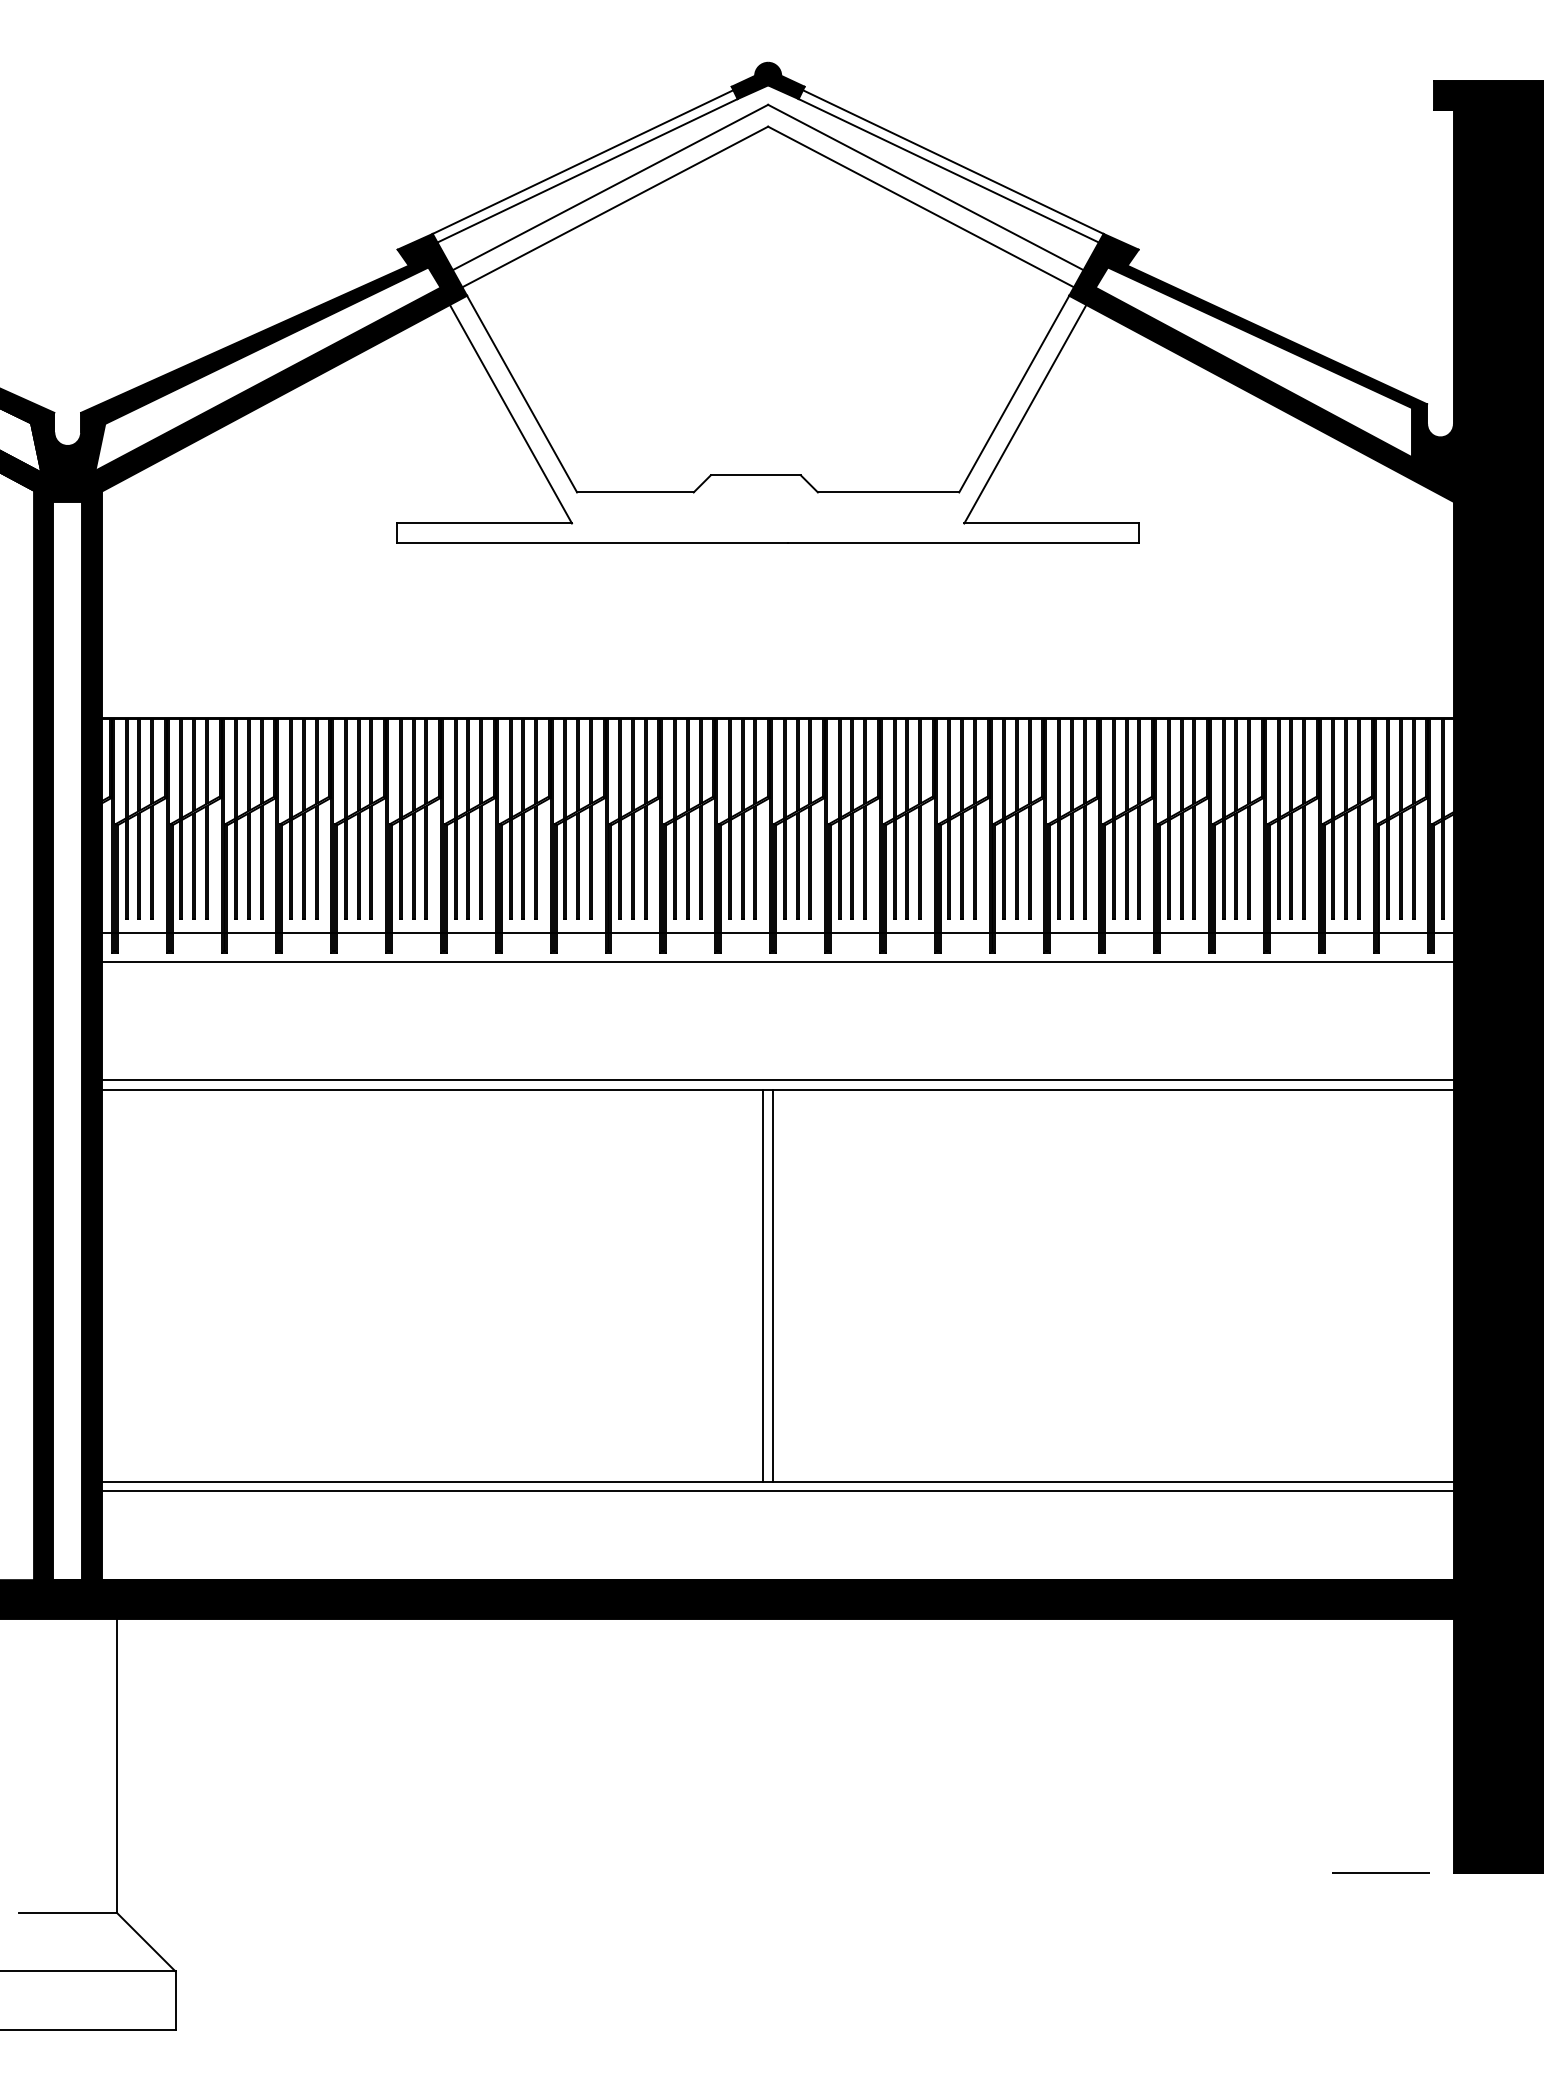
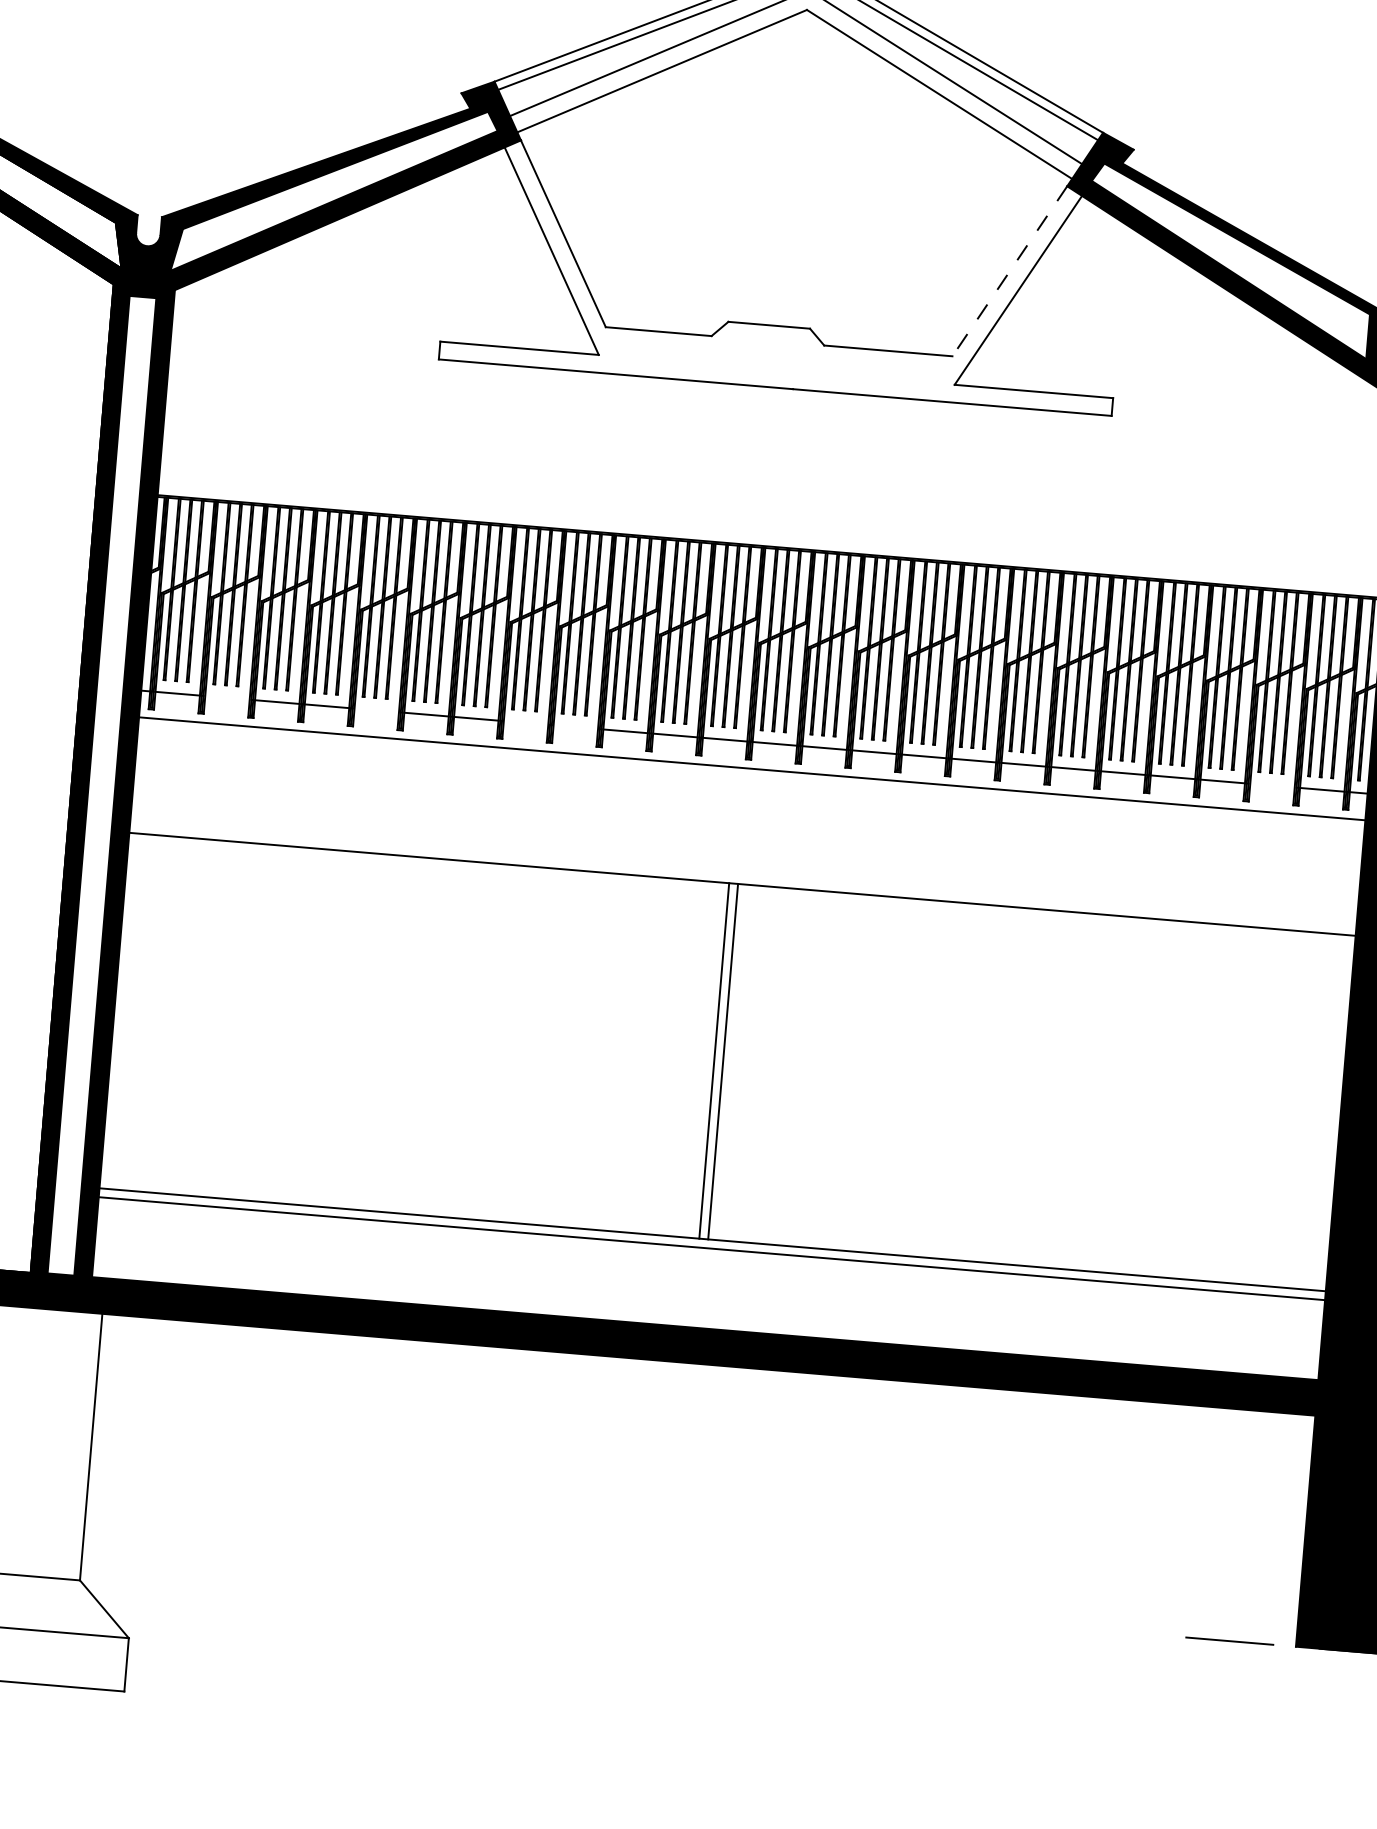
line: (1014, 394) -> (1010, 271), solid -> dashed
line: (196, 933) -> (226, 698), removed
line: (361, 933) -> (376, 710), removed
line: (525, 933) -> (525, 723), removed
line: (580, 933) -> (575, 727), removed
line: (1348, 933) -> (1271, 786), removed
line: (777, 1079) -> (742, 874), removed

